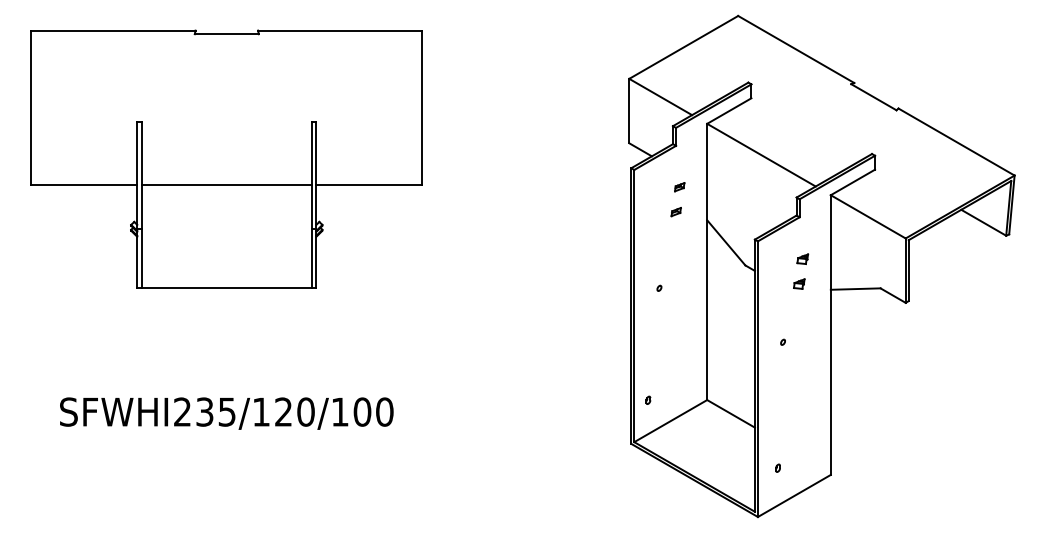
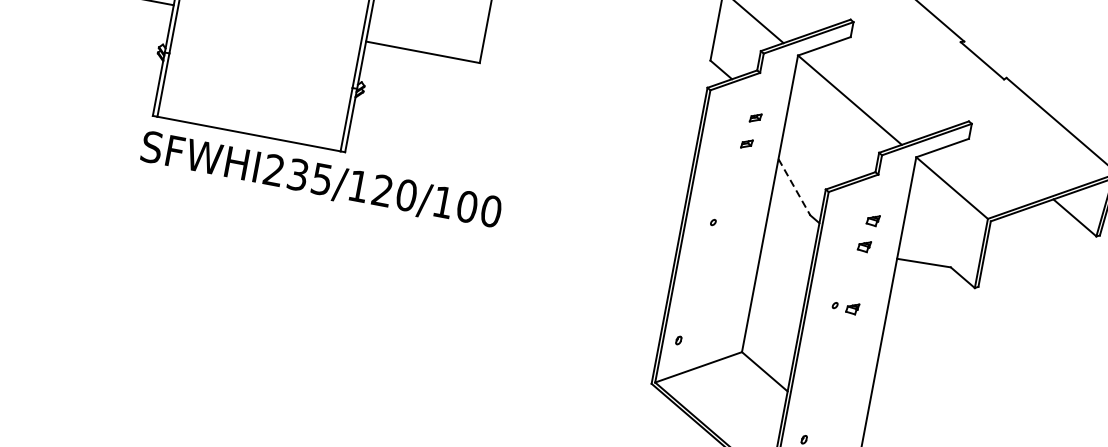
line: (226, 184) -> (269, 23), removed
line: (726, 242) -> (794, 186), solid -> dashed
part: (799, 341) -> (852, 307), added
text: (226, 413) -> (321, 180), moved

